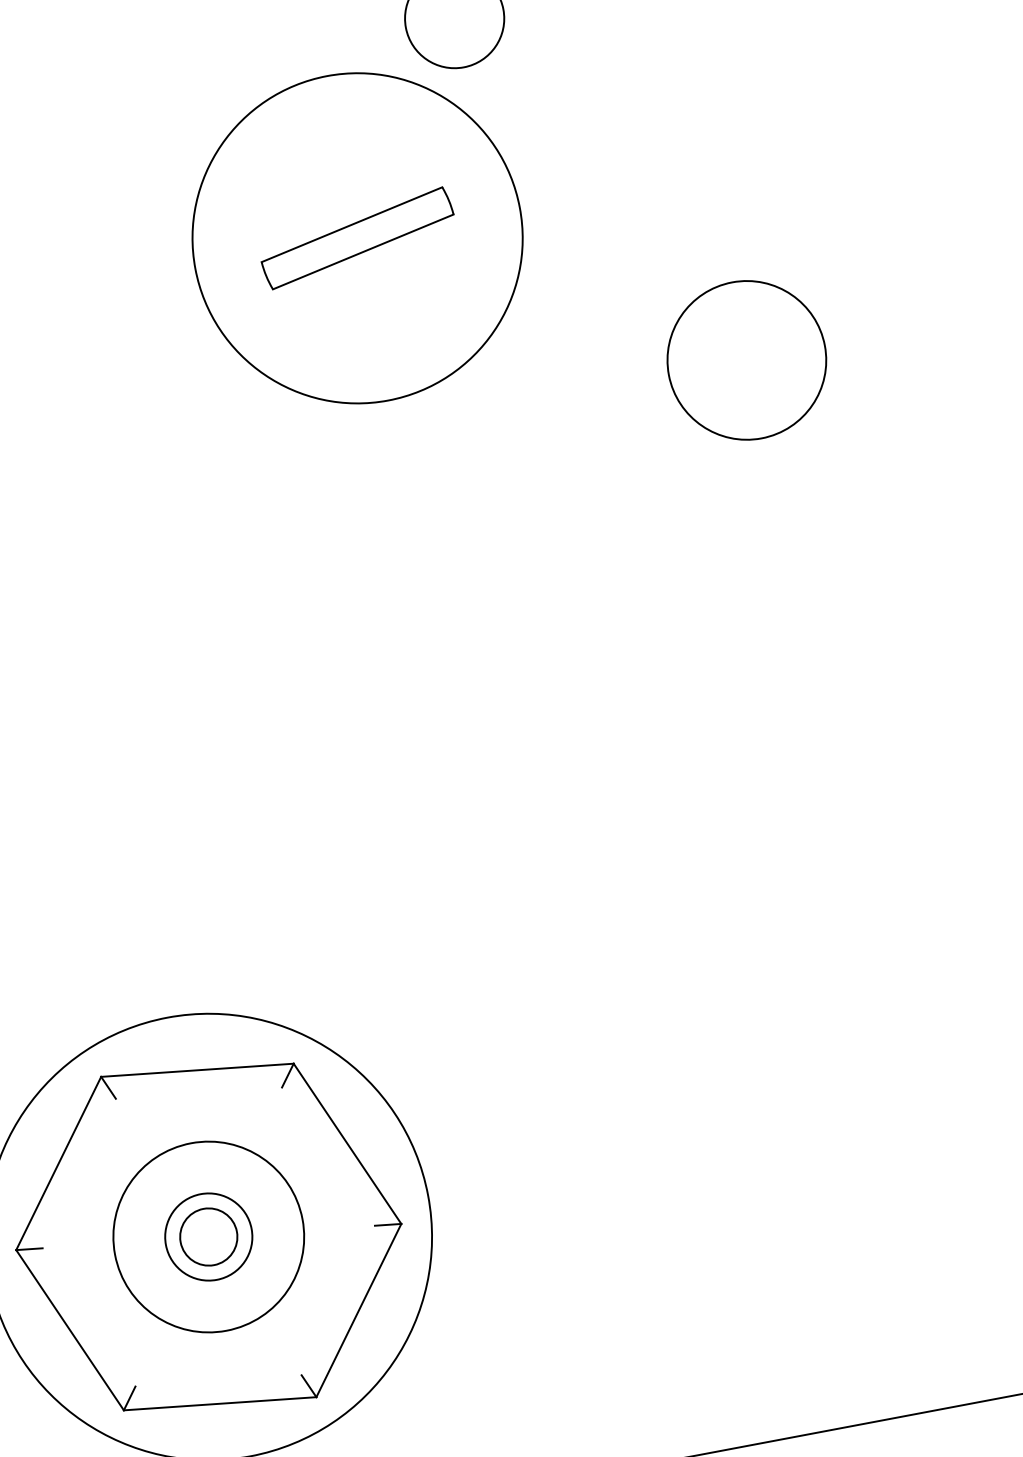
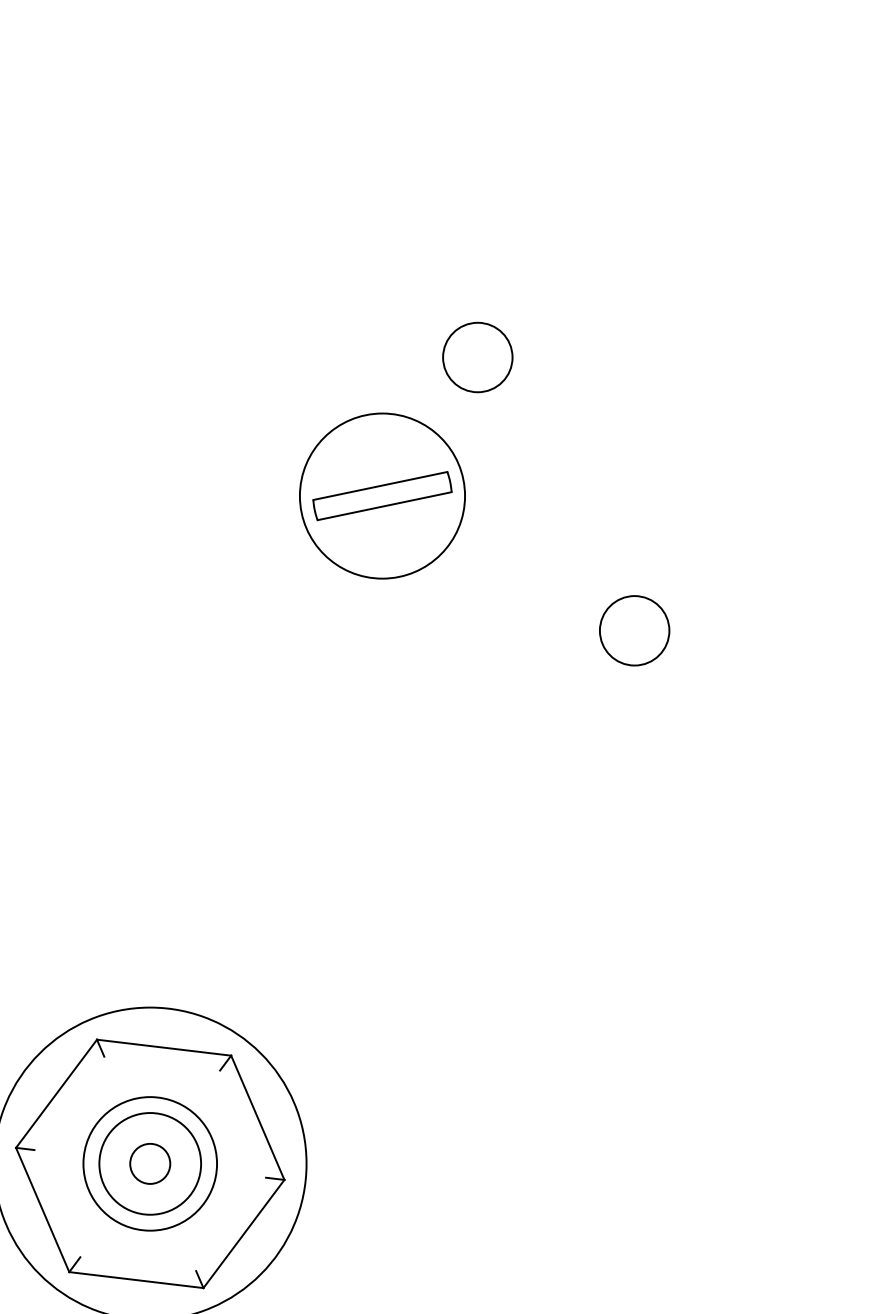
circle: (357, 237) -> (382, 495), size x0.71
circle: (746, 360) -> (634, 630), size x0.62
circle: (209, 1236) -> (150, 1163), size x1.67

